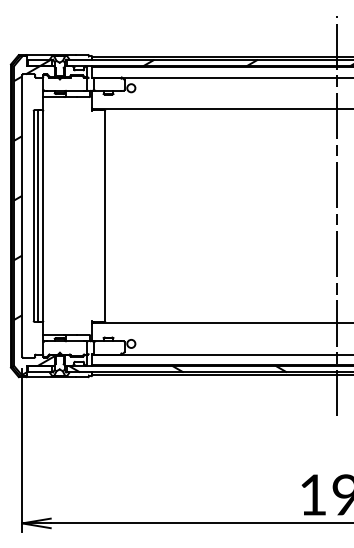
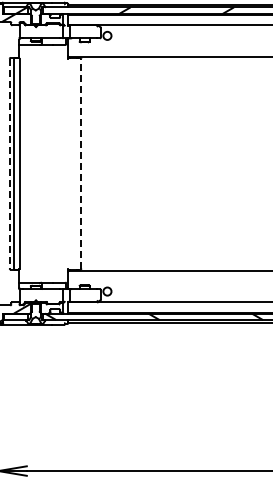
line: (33, 216) -> (9, 164), solid -> dashed
line: (105, 216) -> (81, 164), solid -> dashed

